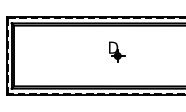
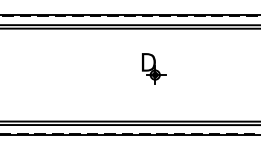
part: (117, 51) -> (154, 68), moved

